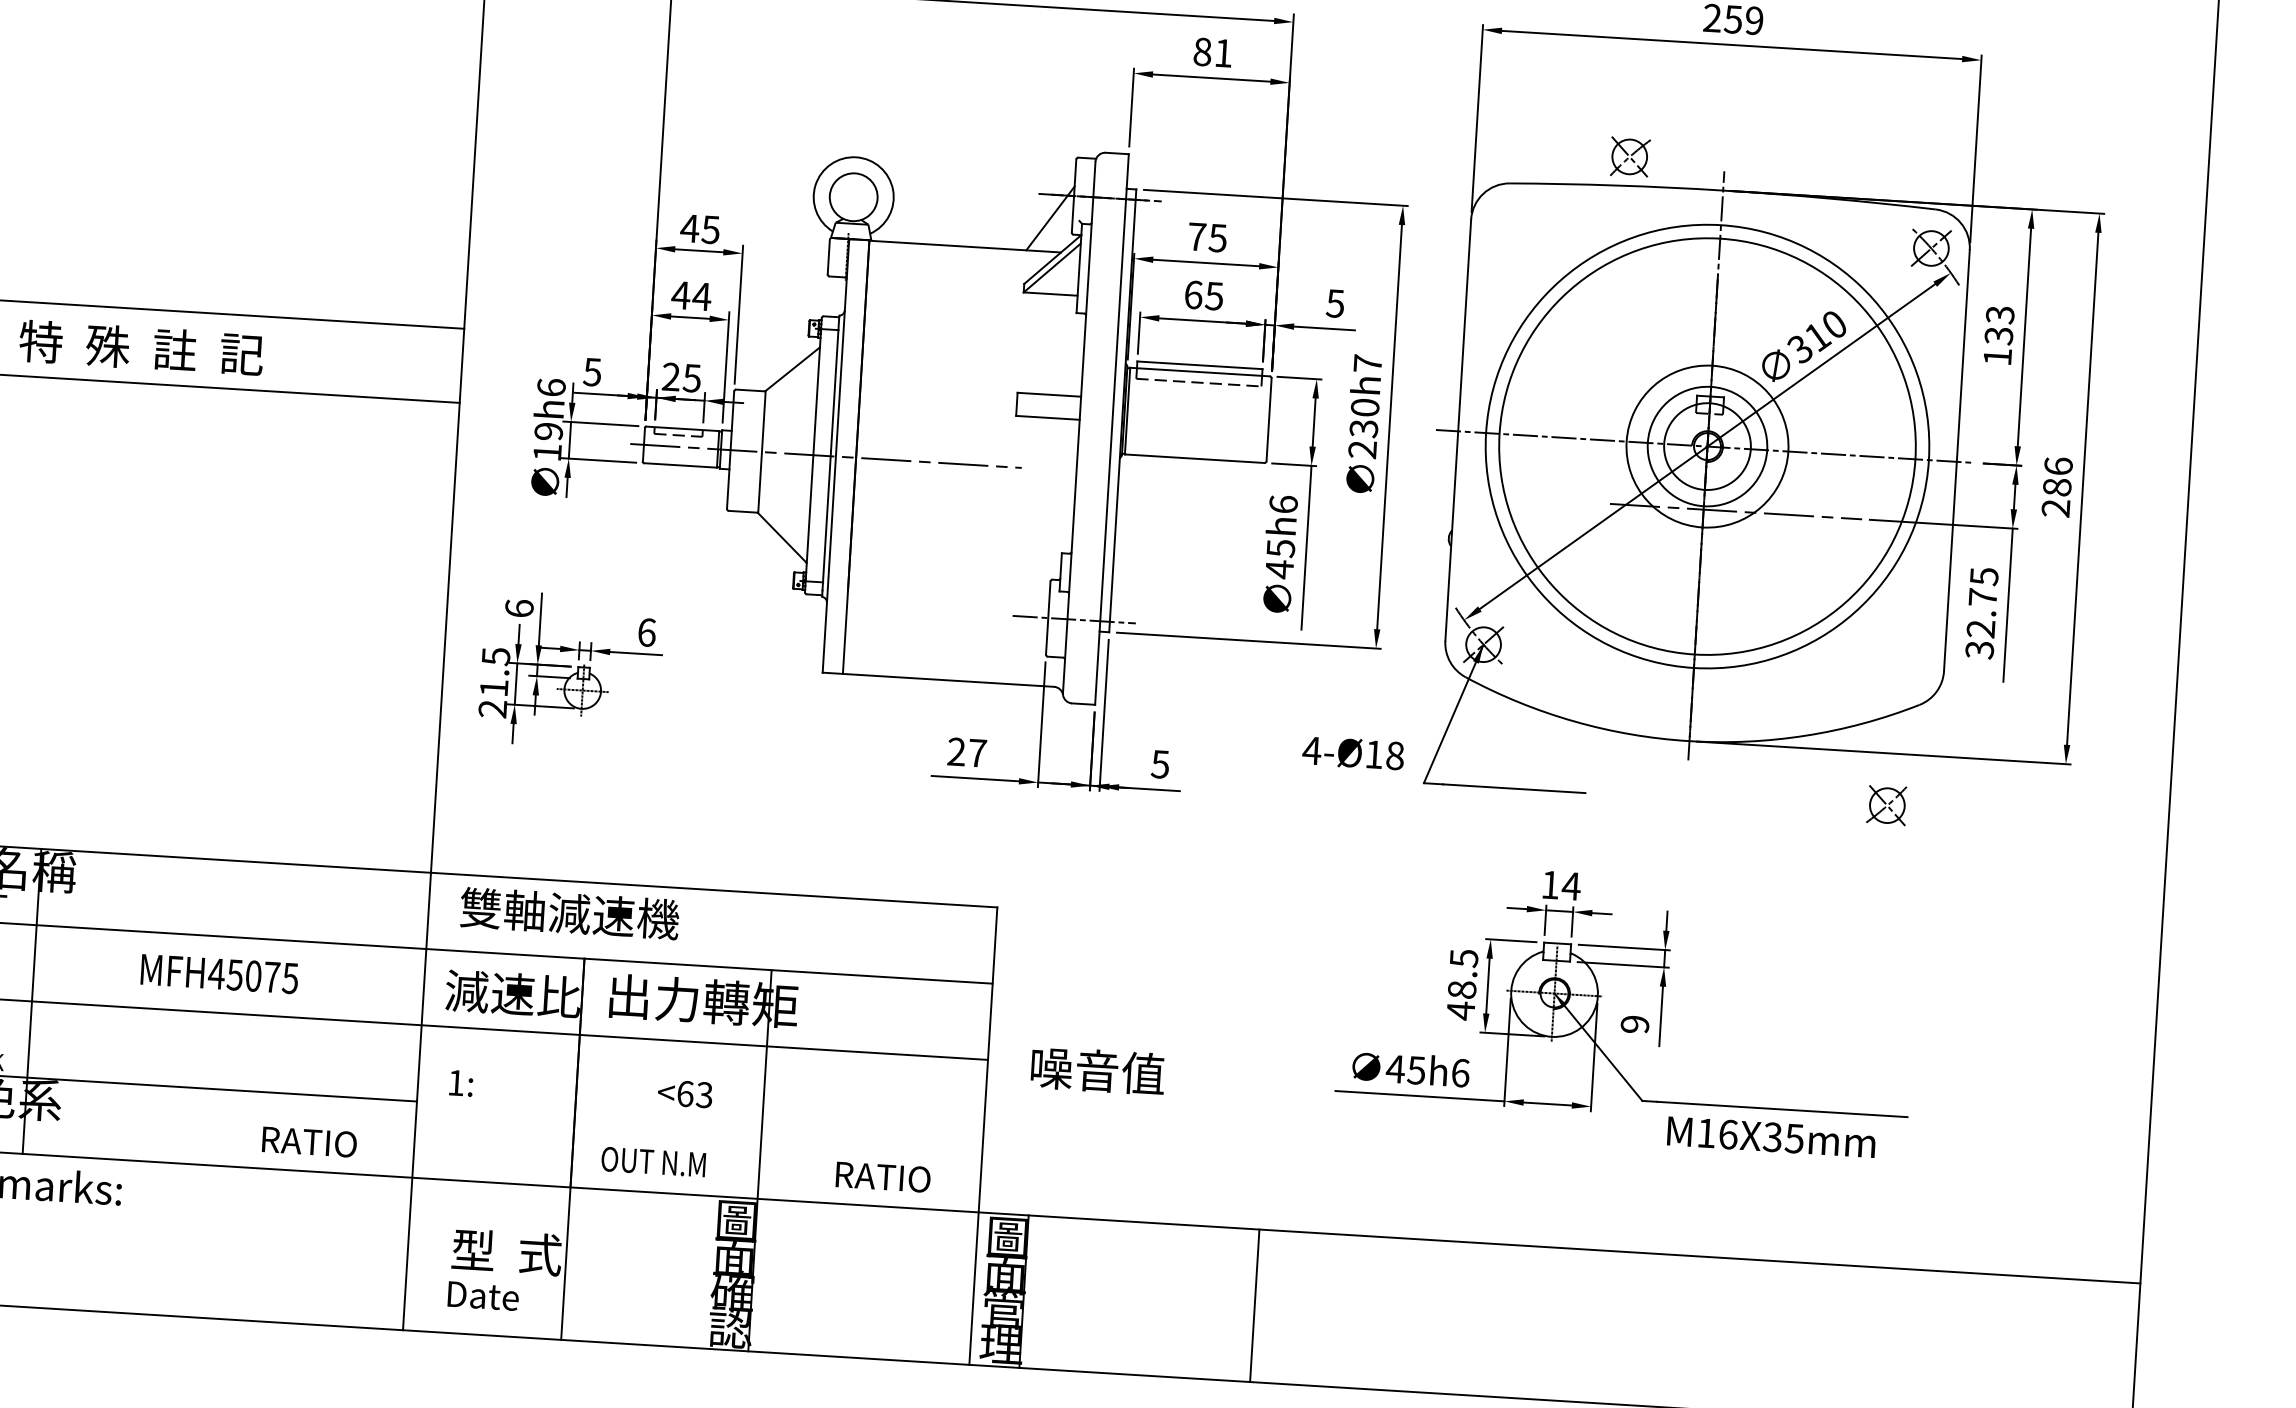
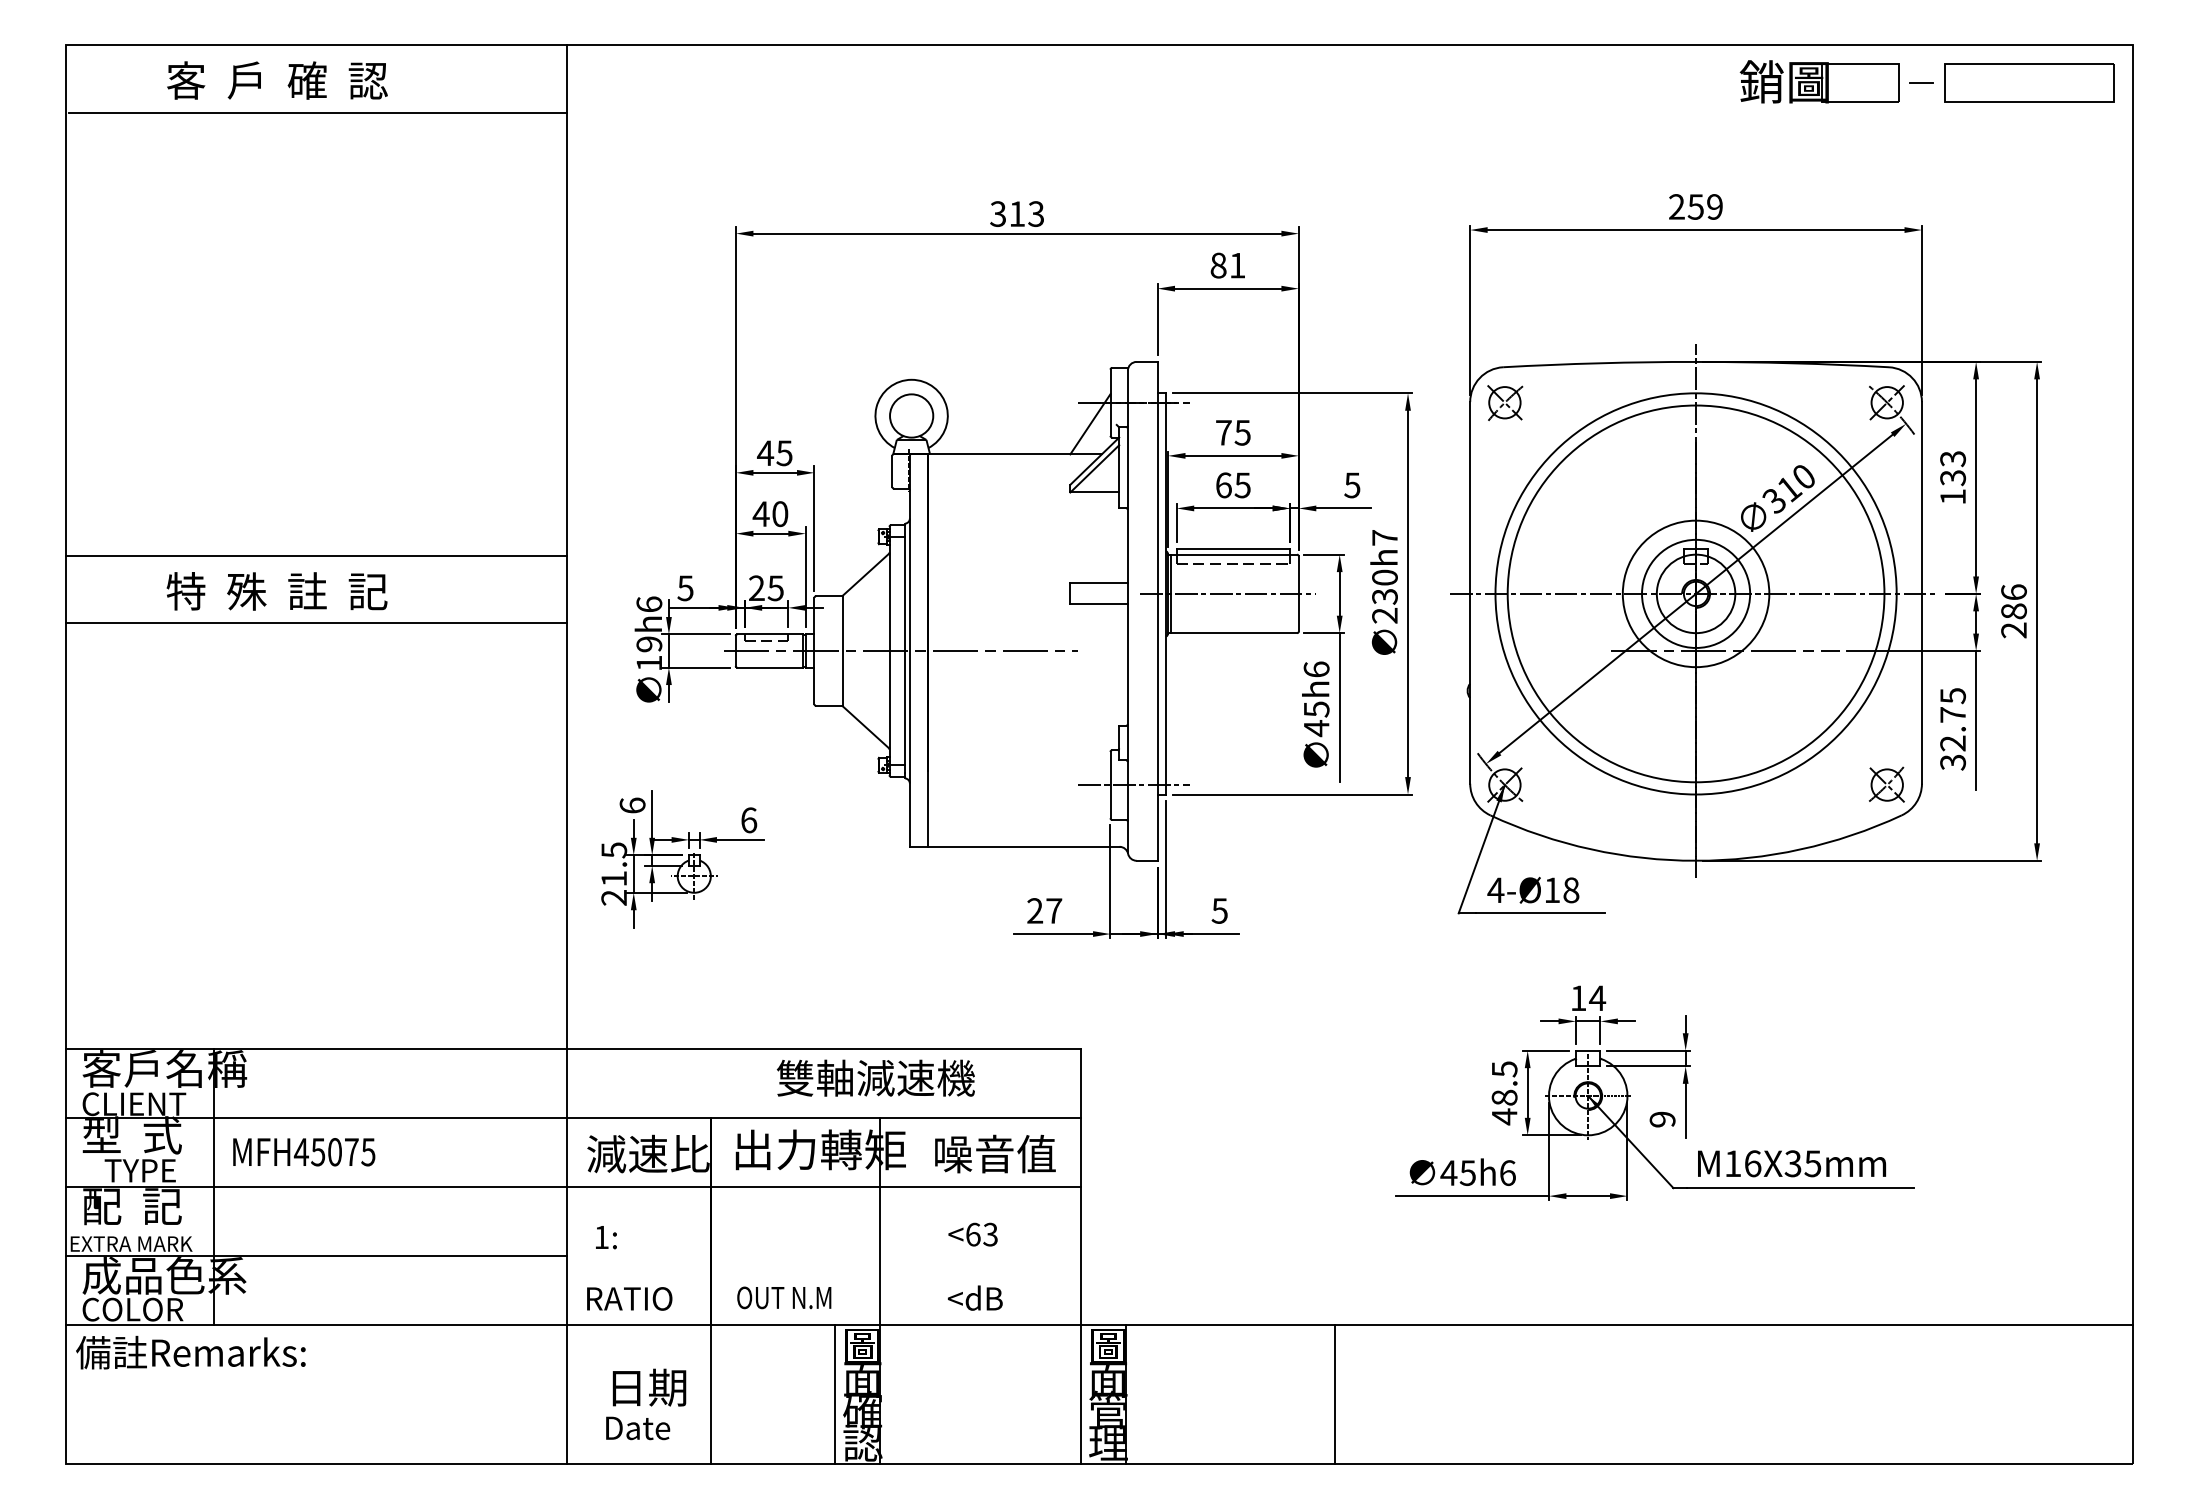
part: (1630, 157) -> (1505, 403), moved
text: (701, 297) -> (779, 514), 44 -> 40
line: (1191, 414) -> (1228, 593), added
text: (1353, 752) -> (1533, 889), moved
part: (1886, 804) -> (1886, 784), moved
text: (569, 912) -> (875, 1077), moved
text: (219, 974) -> (304, 1152), moved
text: (1098, 1070) -> (995, 1153), moved
text: (684, 1093) -> (972, 1234), moved
text: (1770, 1136) -> (1791, 1163), moved
text: (309, 1141) -> (629, 1298), moved
text: (882, 1175) -> (991, 1297), RATIO -> <dB
text: (506, 1252) -> (656, 1387), 型  式 -> 日期
line: (702, 1272) -> (834, 1394), added

